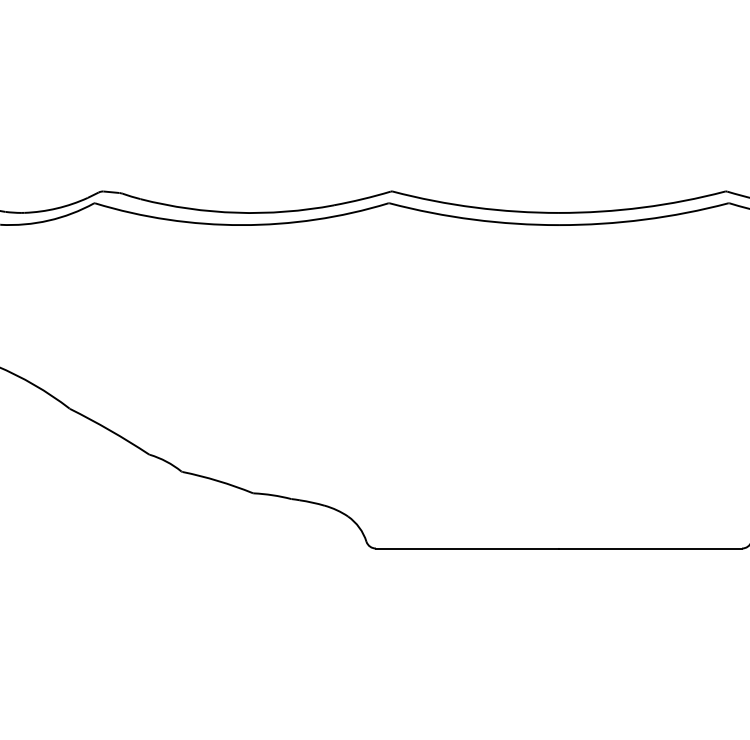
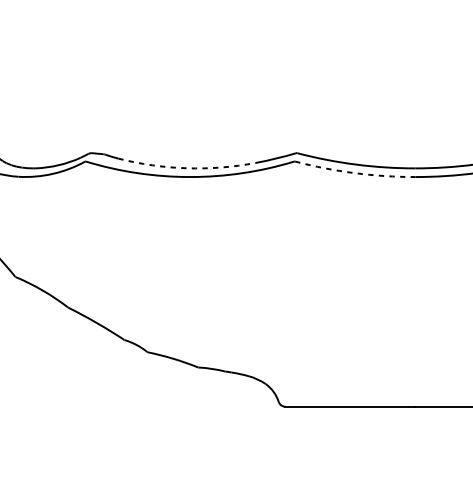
arc: (237, 212) -> (187, 168), solid -> dashed
arc: (473, 219) -> (354, 173), solid -> dashed

